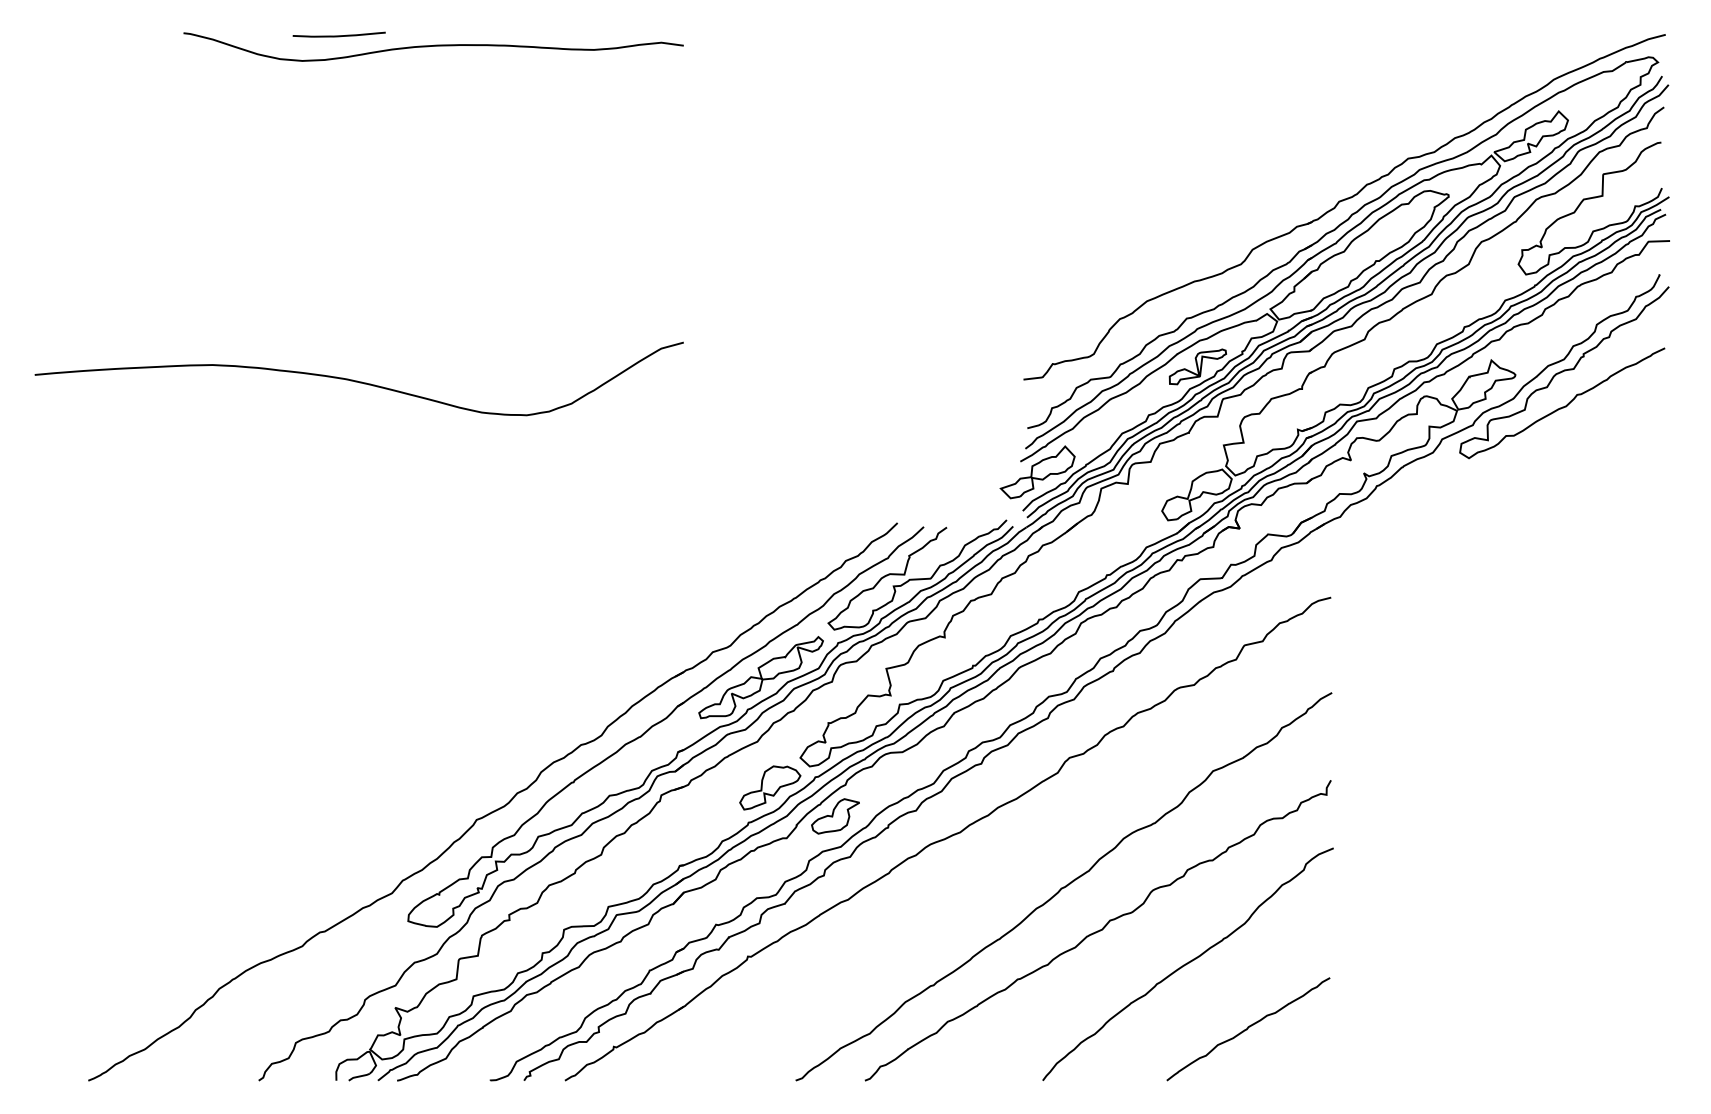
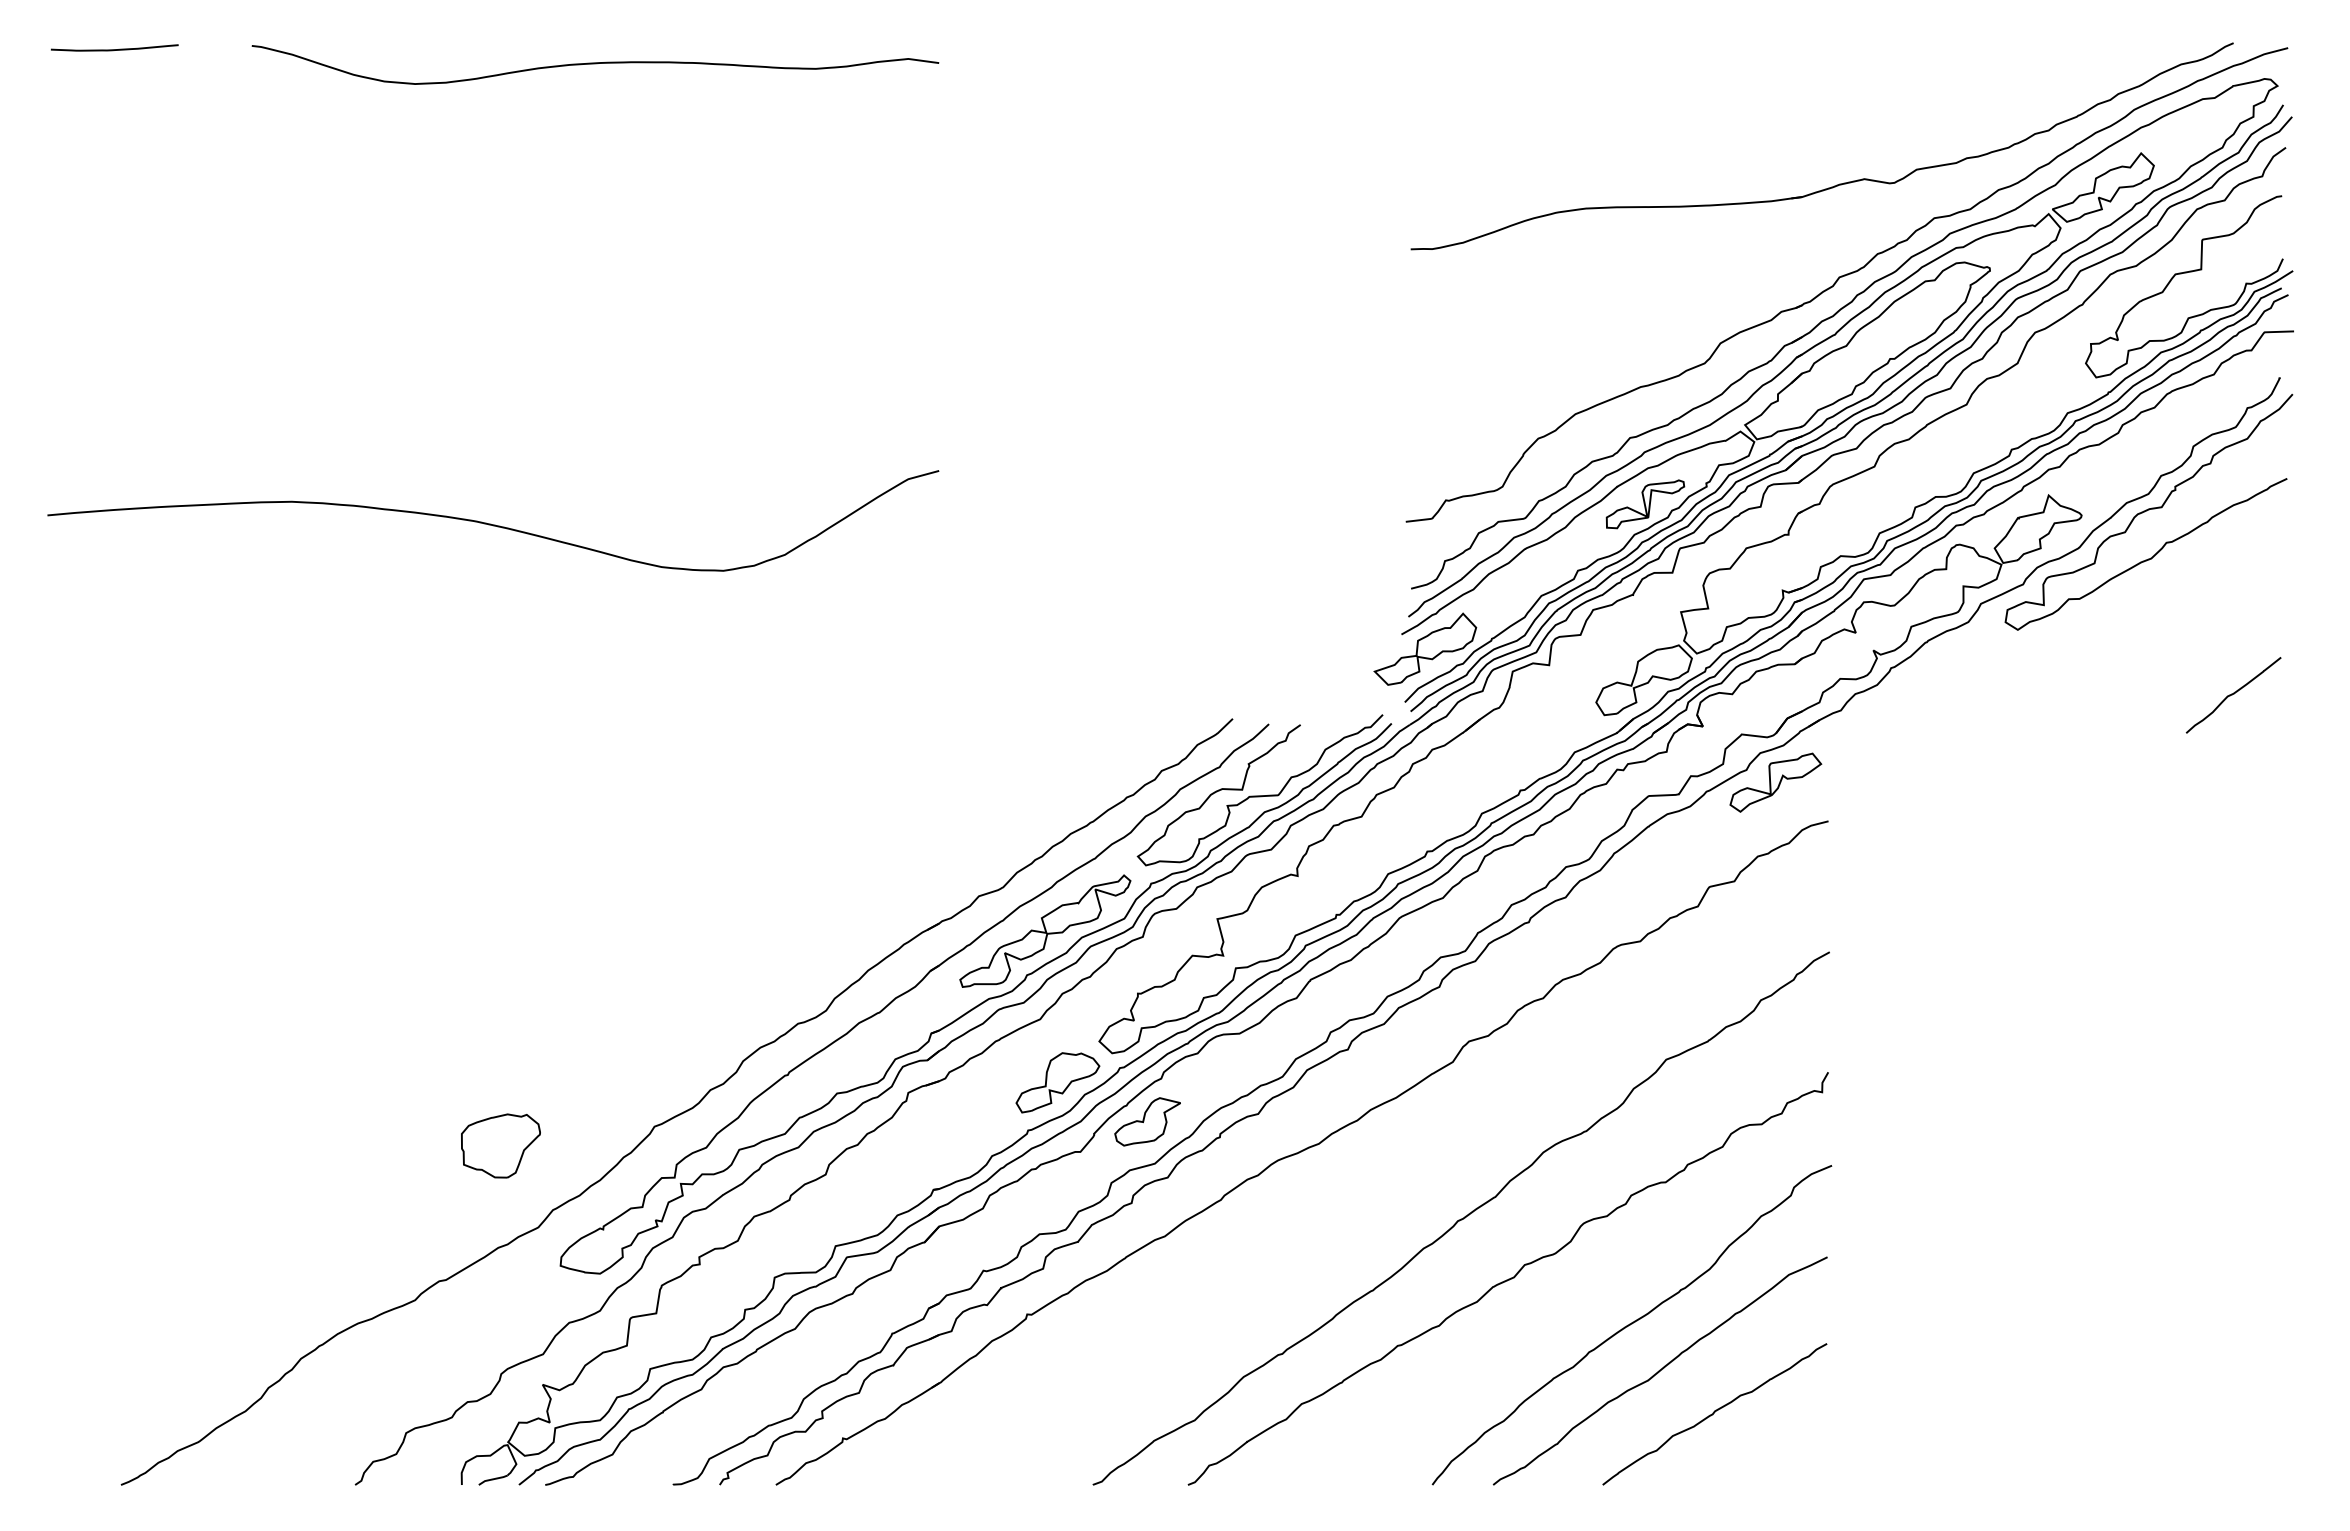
curve: (339, 35) -> (114, 49), moved
part: (1337, 134) -> (1836, 184), added
curve: (1625, 505) -> (2233, 694), added
part: (1292, 569) -> (1775, 782), added
part: (364, 833) -> (500, 1145), added
curve: (1208, 997) -> (1659, 1370), added

